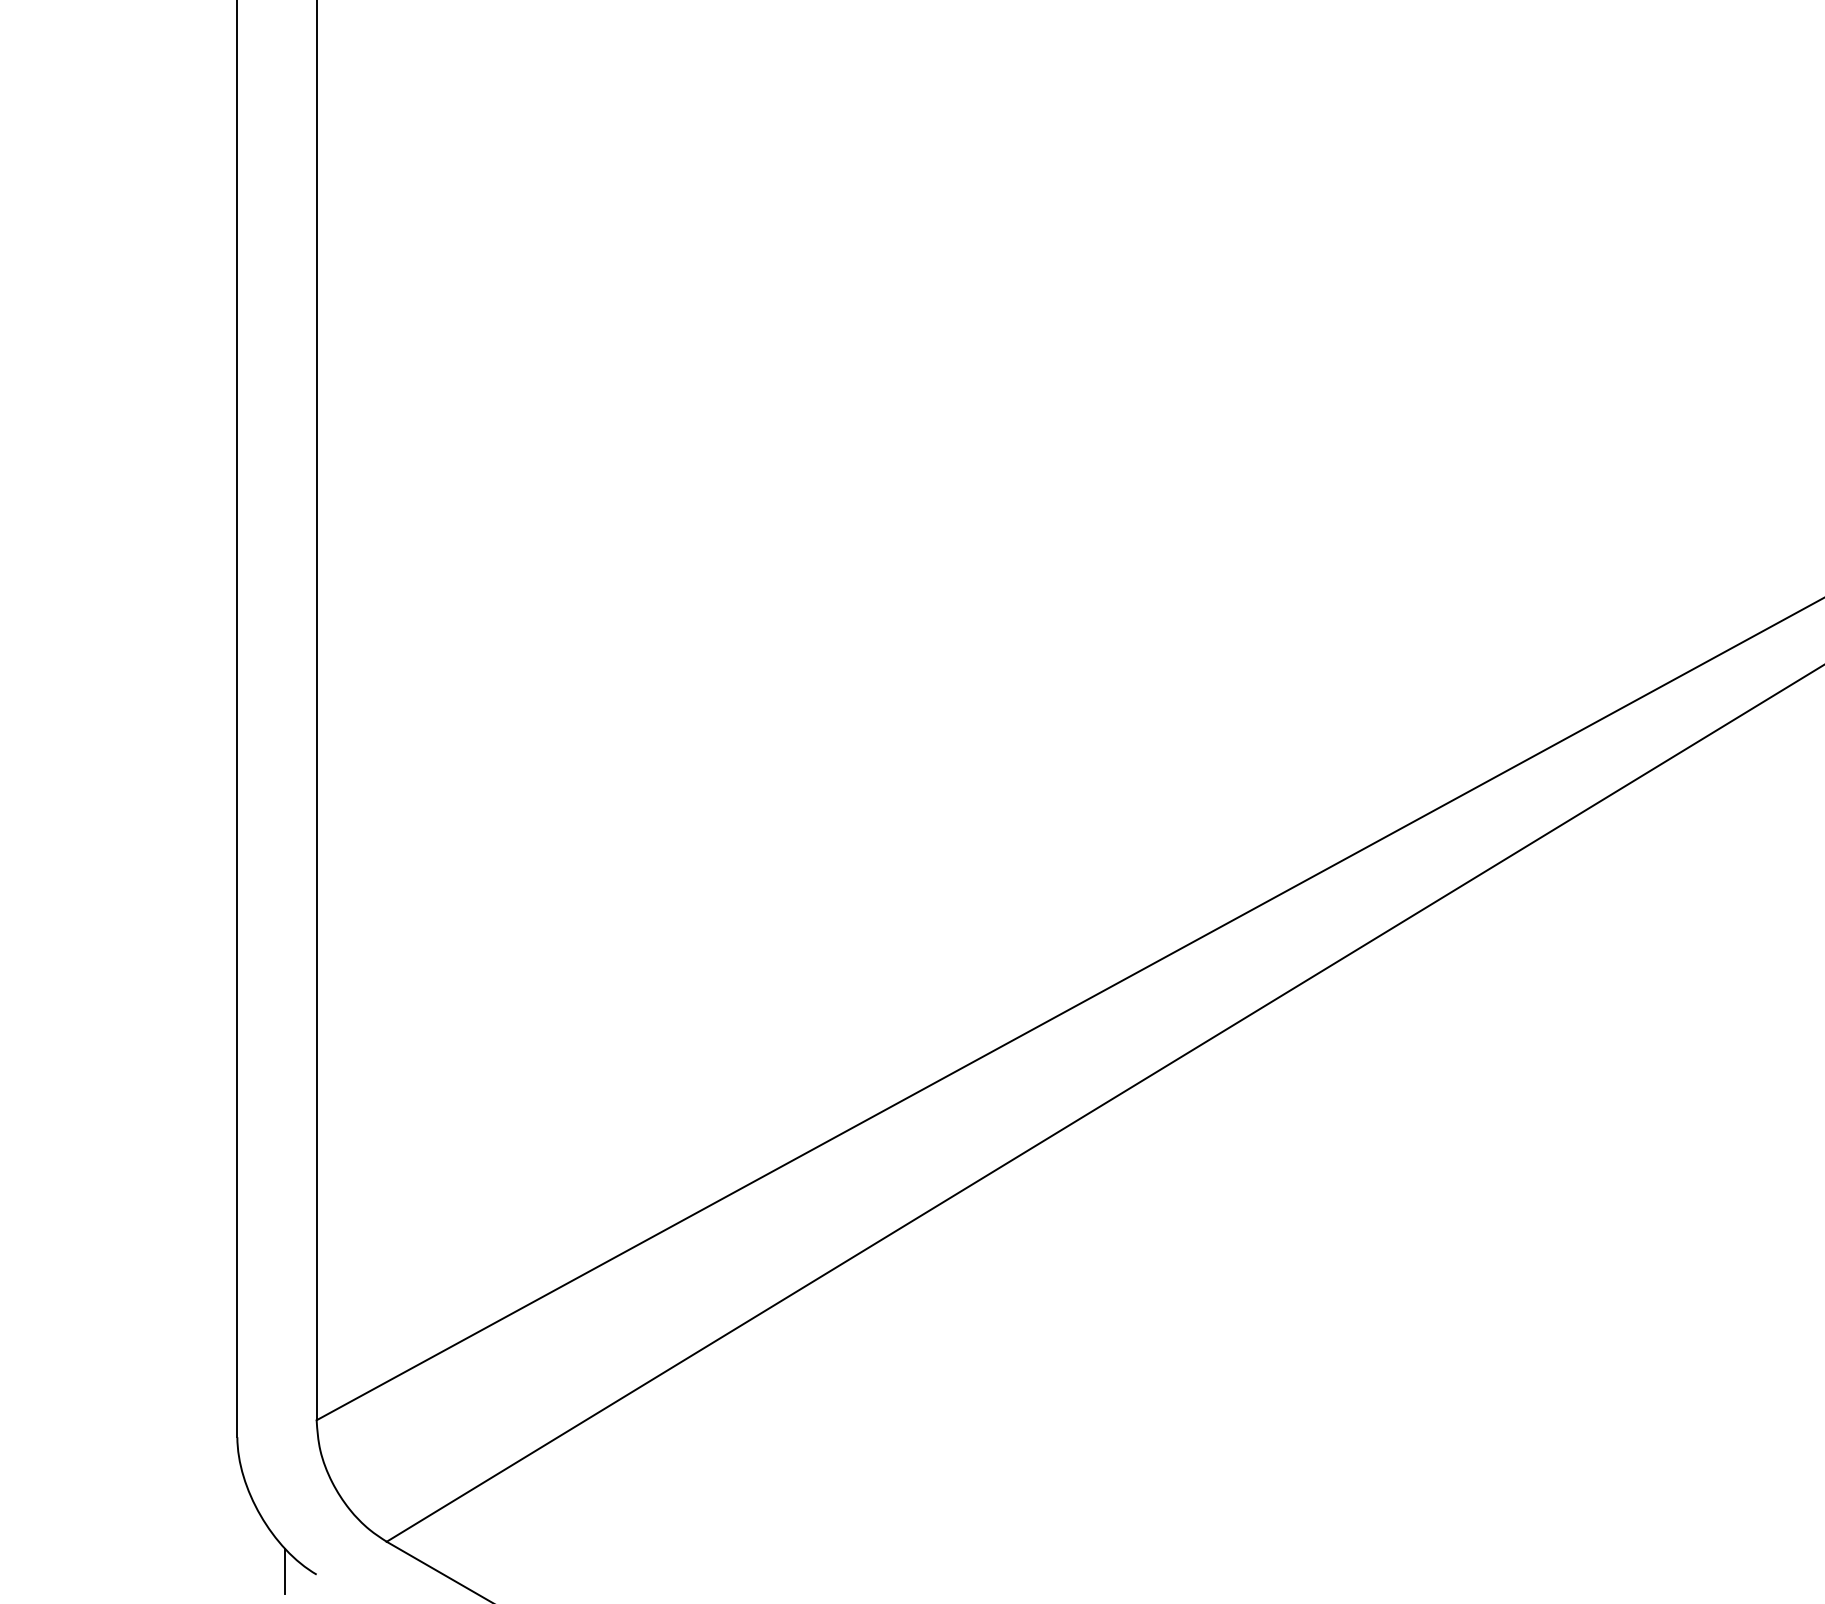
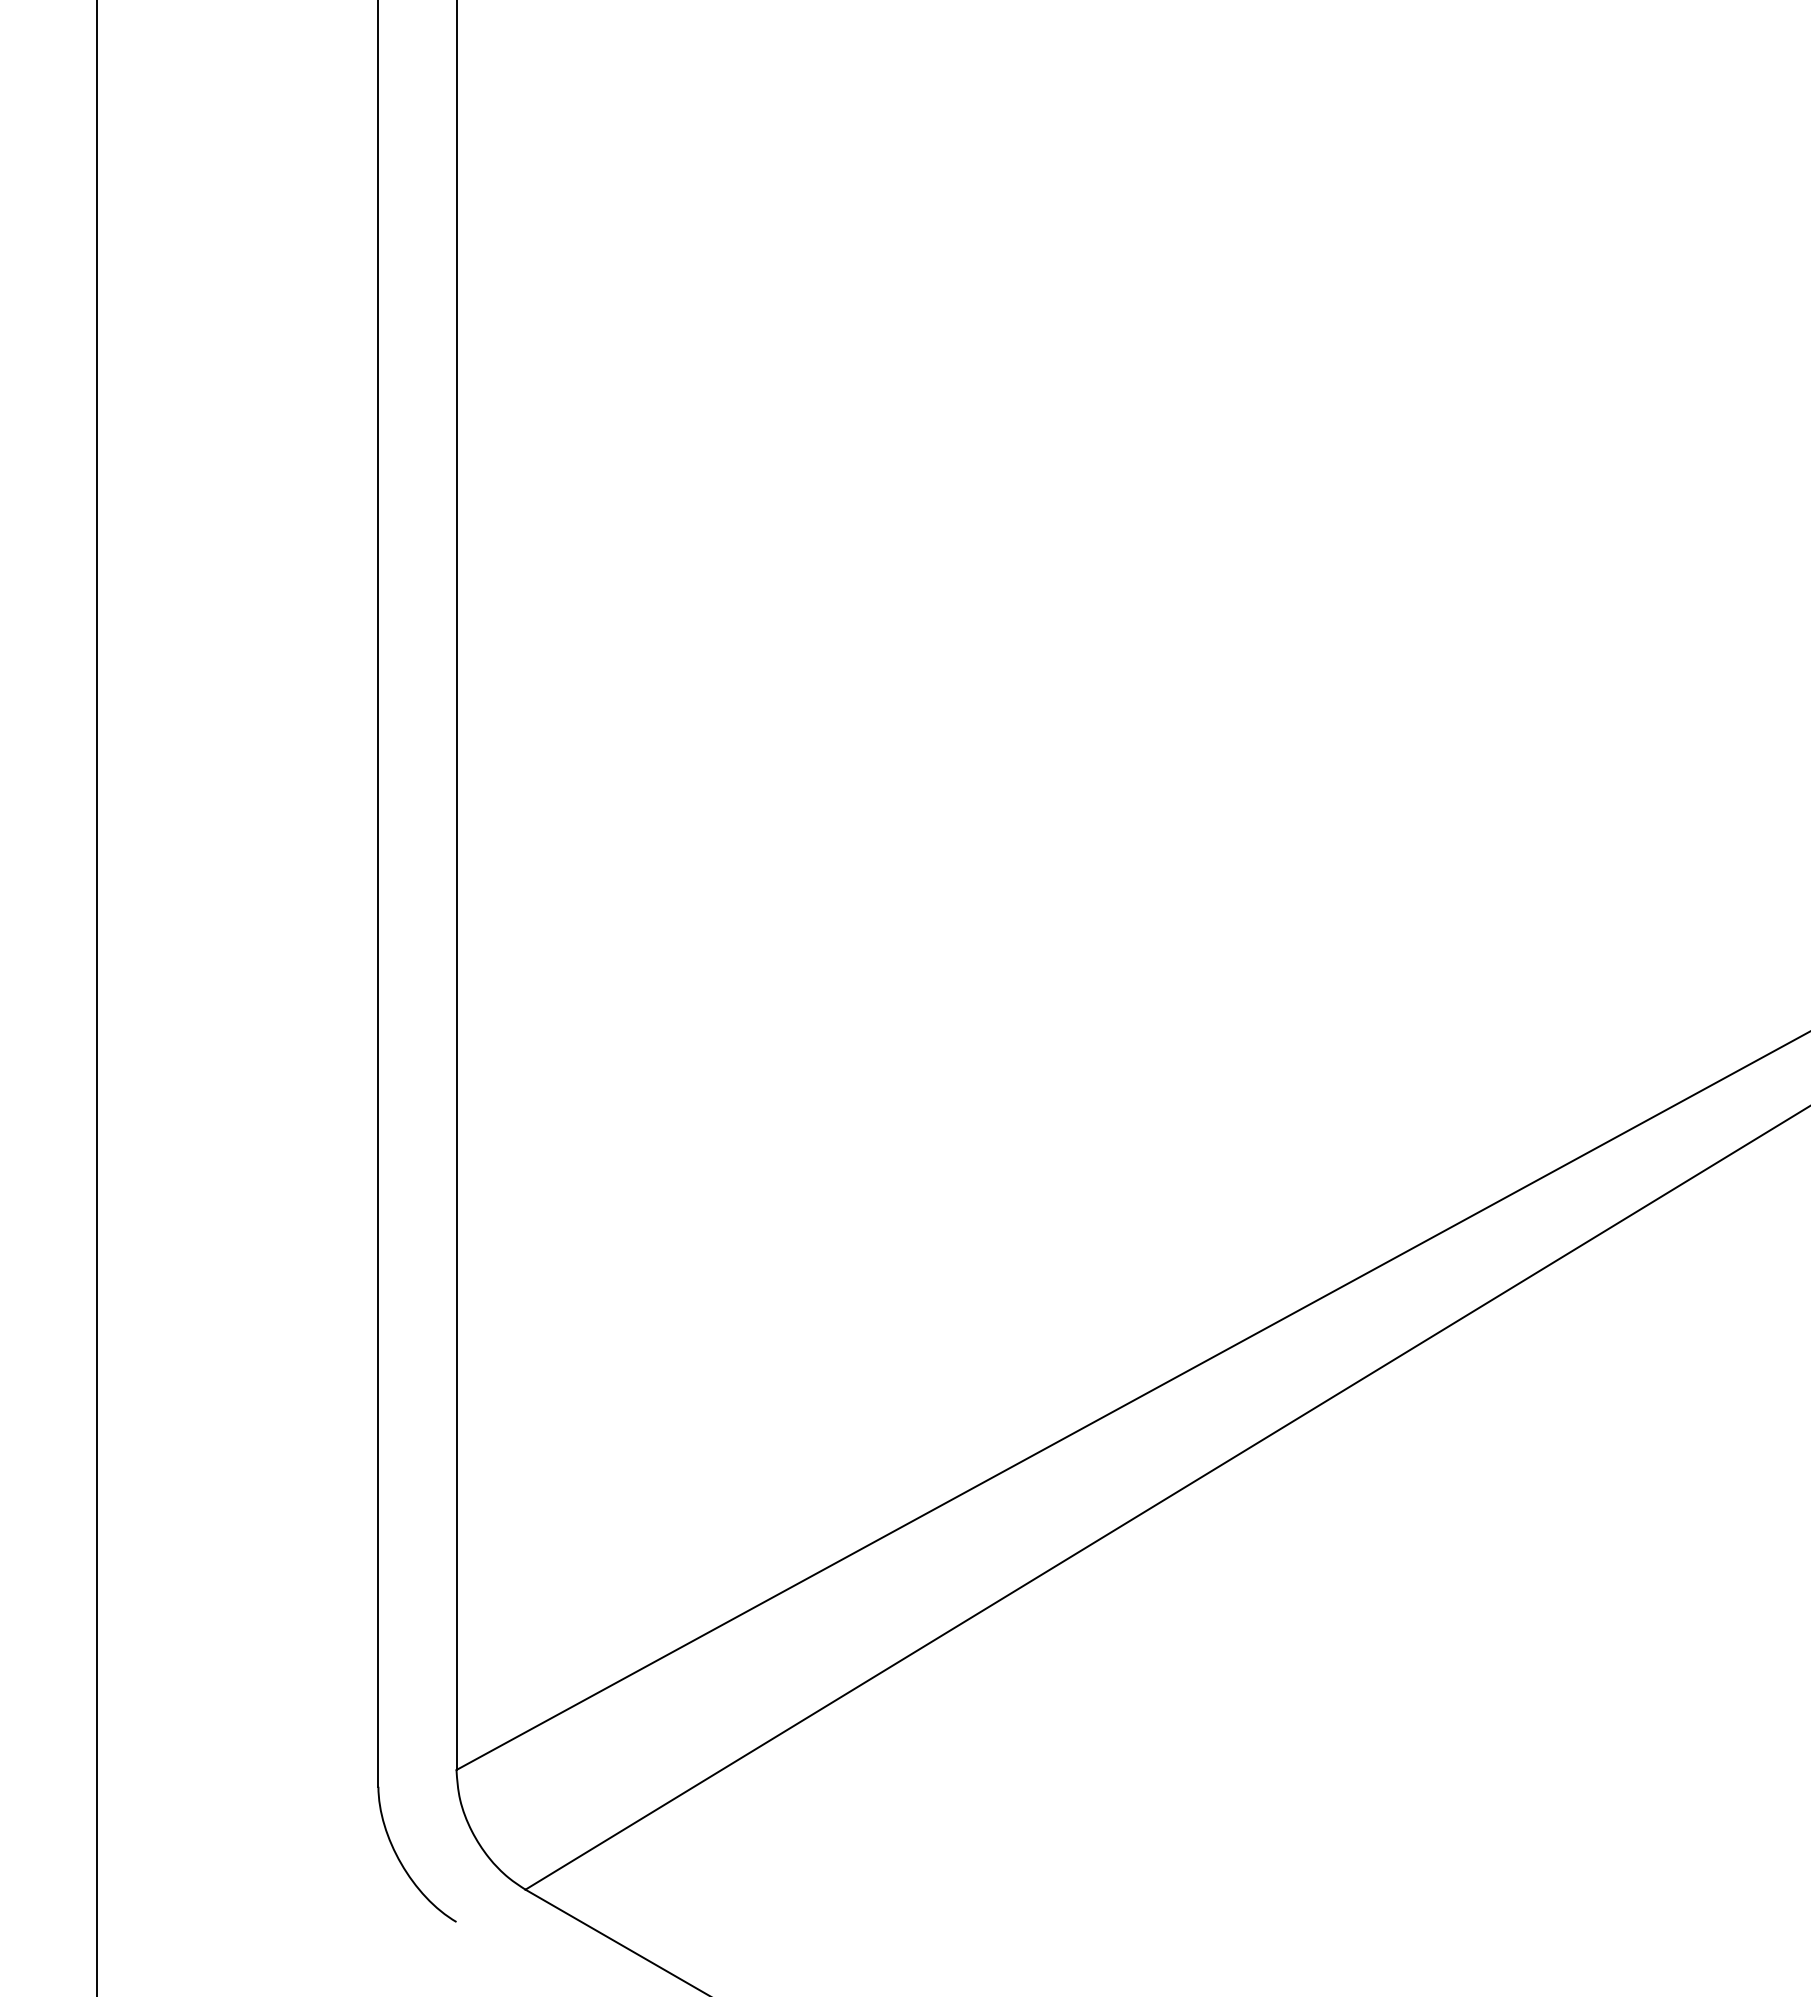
line: (285, 1571) -> (425, 1918), removed

